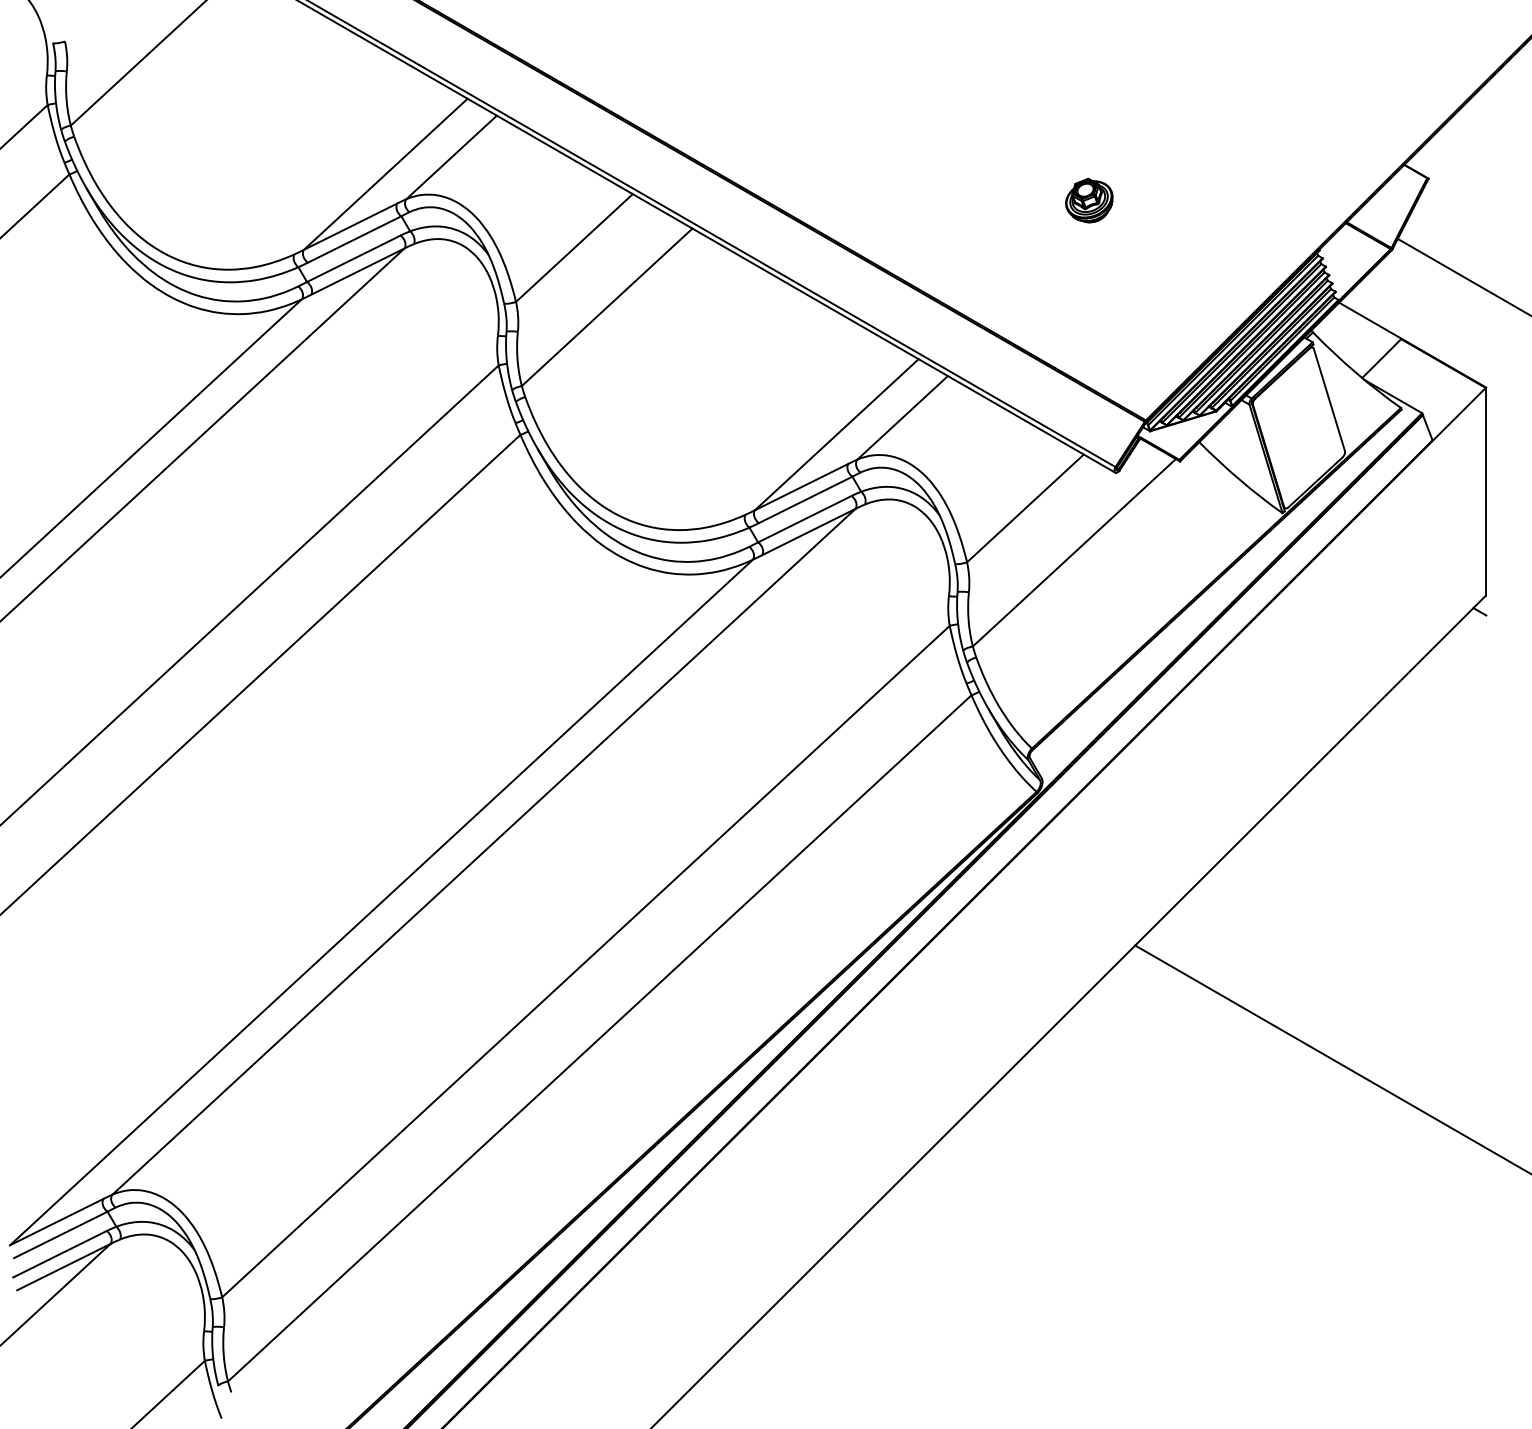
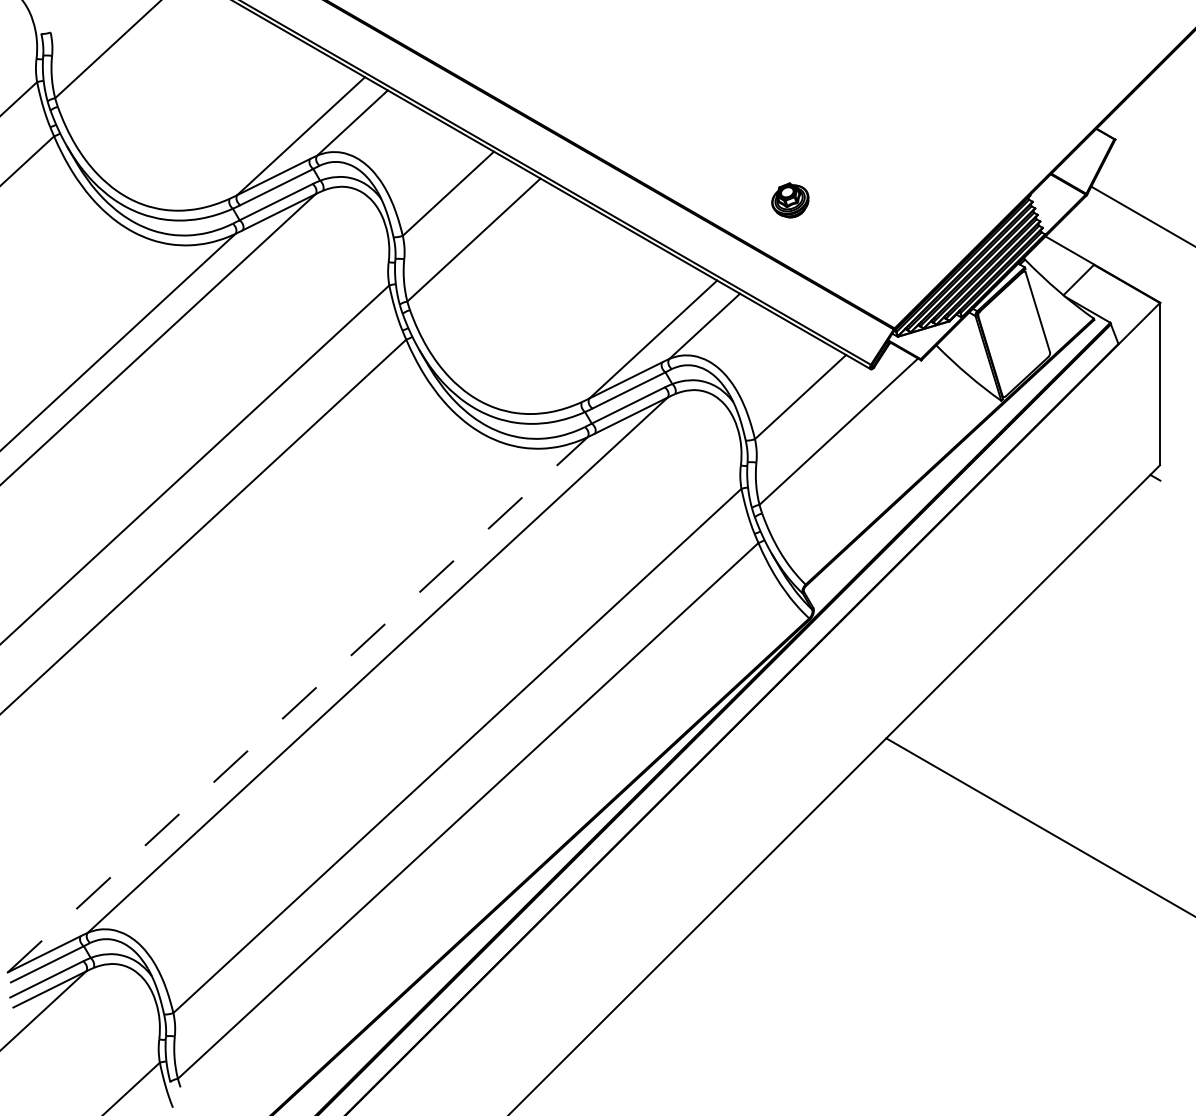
part: (1089, 200) -> (790, 200), moved
line: (381, 902) -> (297, 704), solid -> dashed

